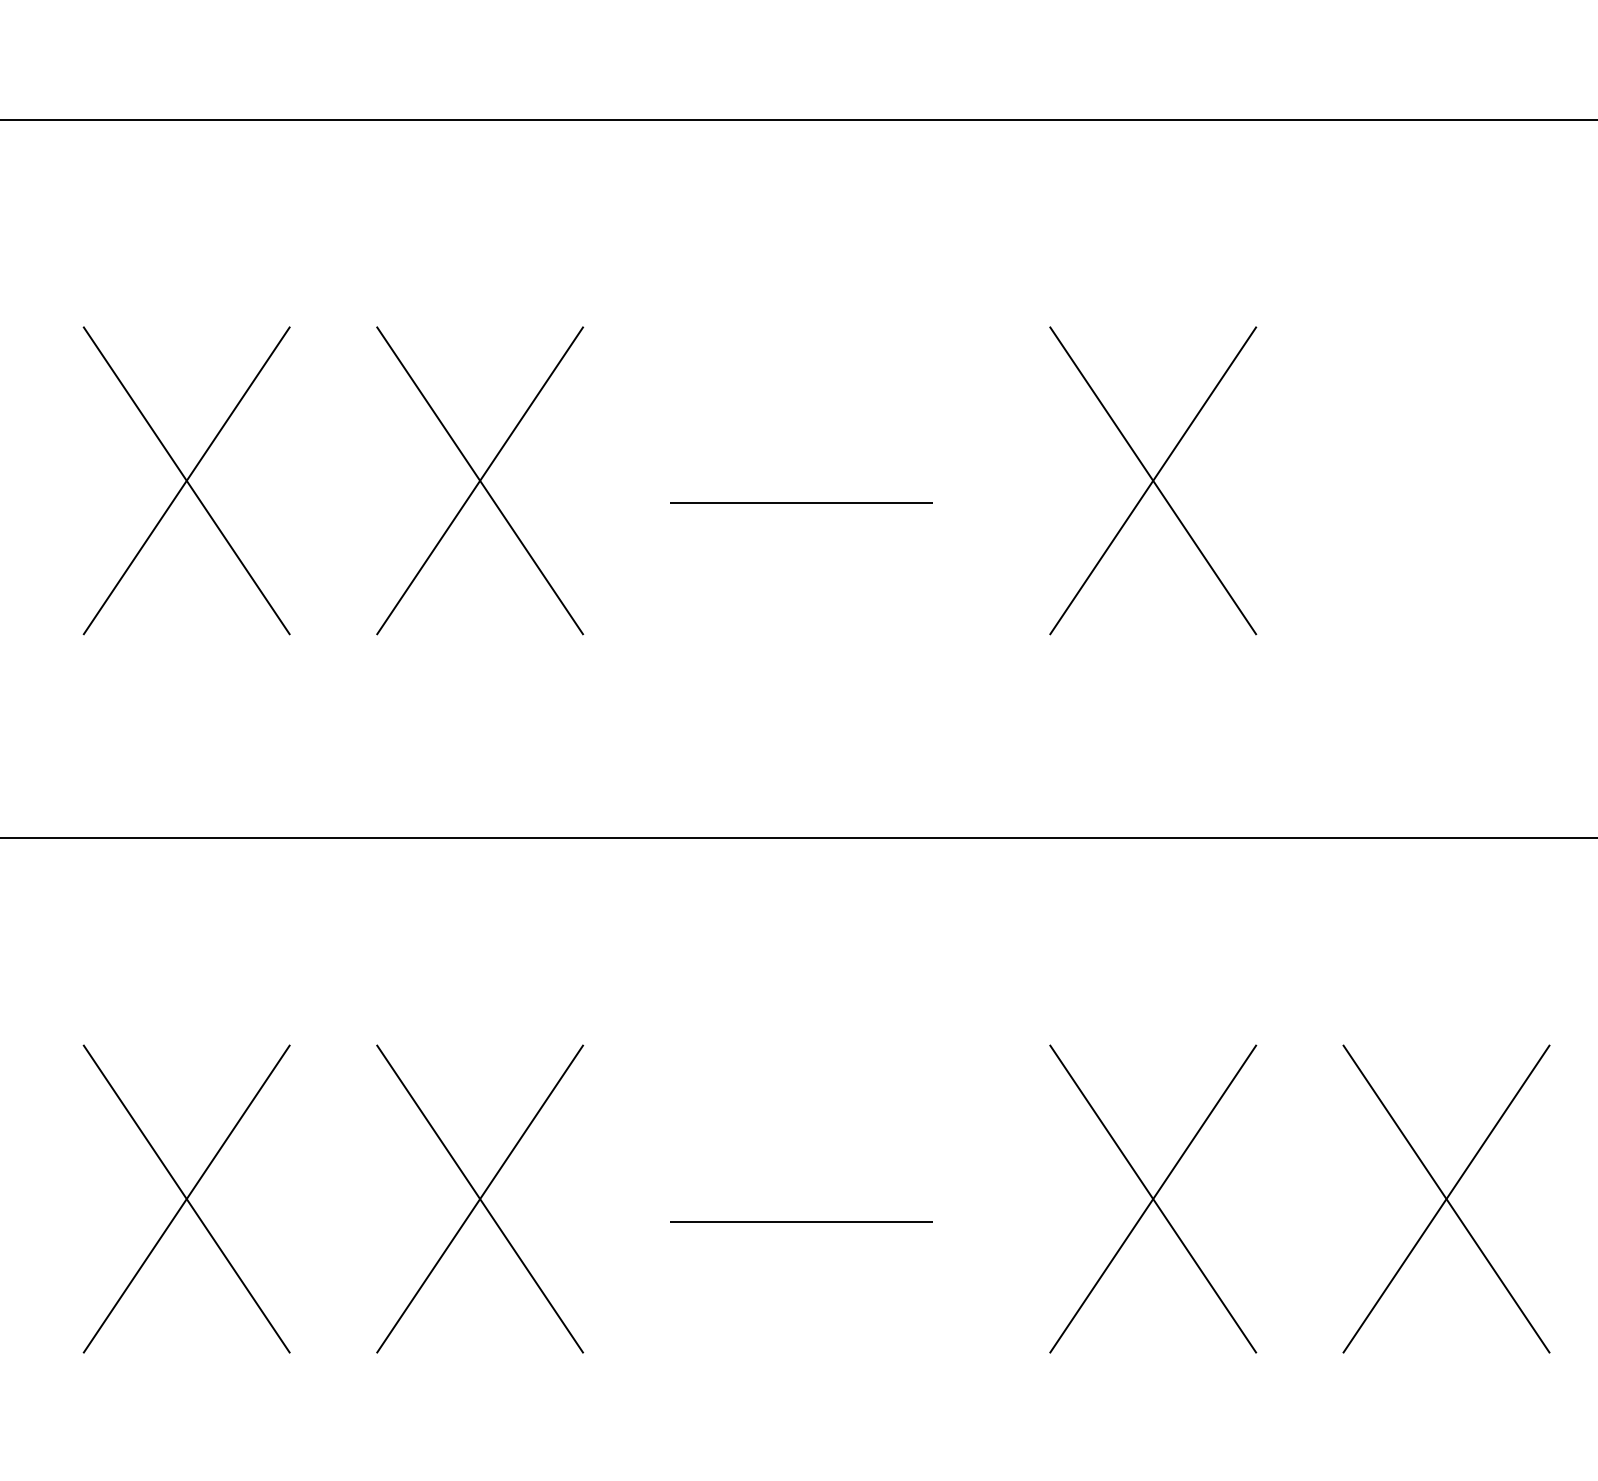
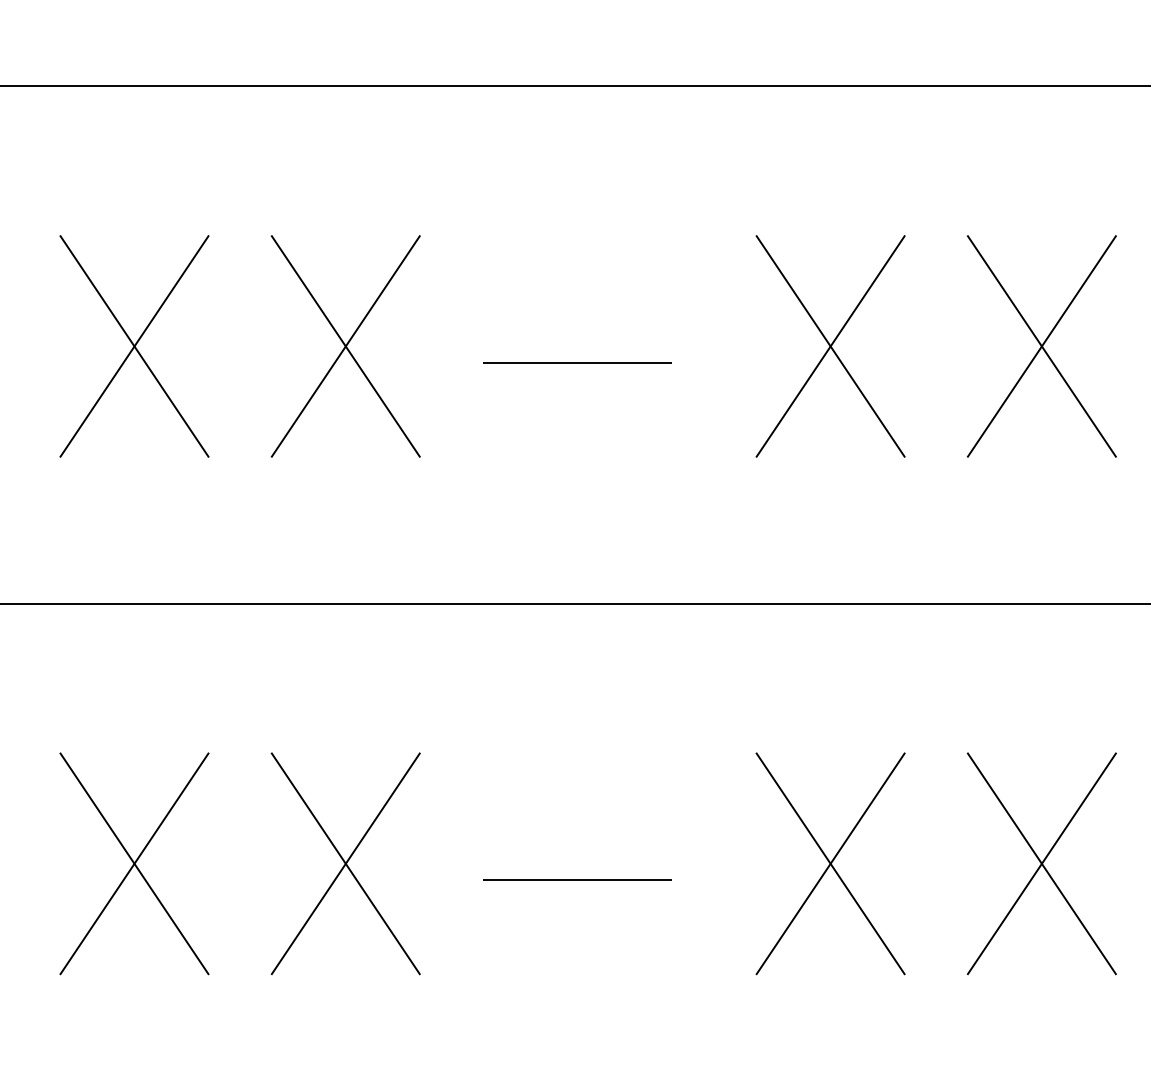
part: (1445, 480) -> (1041, 346), added

